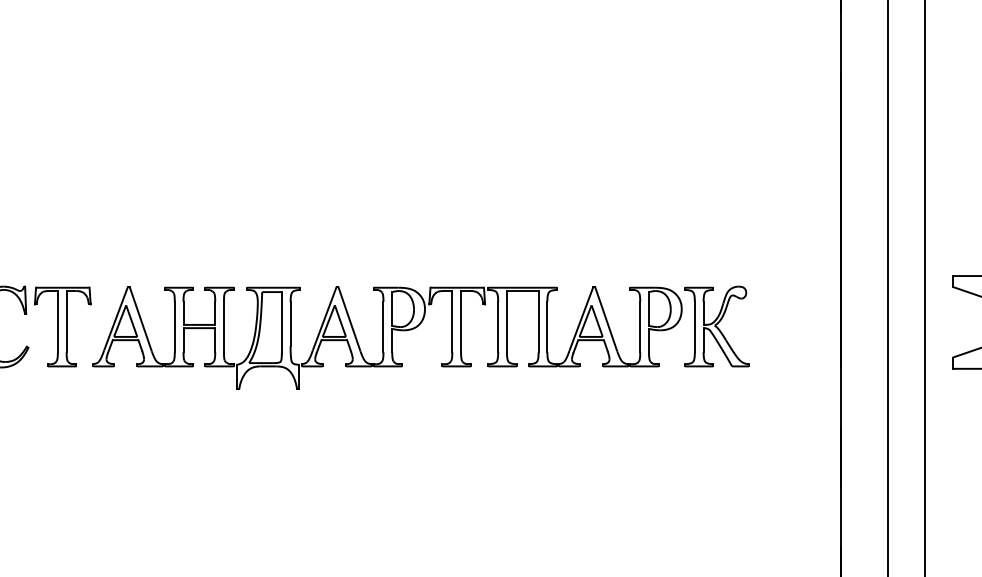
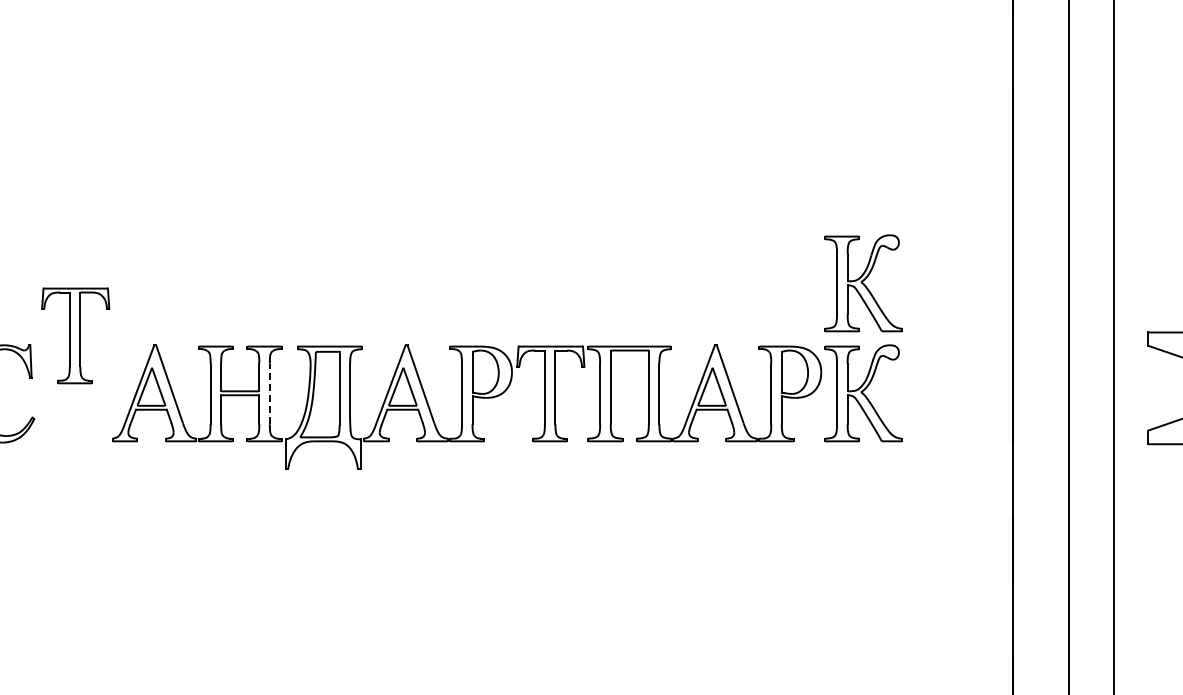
part: (716, 235) -> (863, 283), added
part: (62, 326) -> (75, 335), moved
line: (223, 326) -> (269, 393), solid -> dashed

